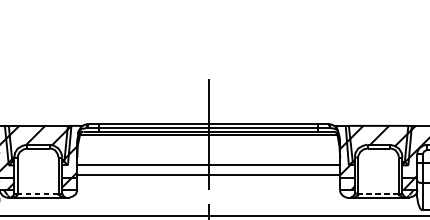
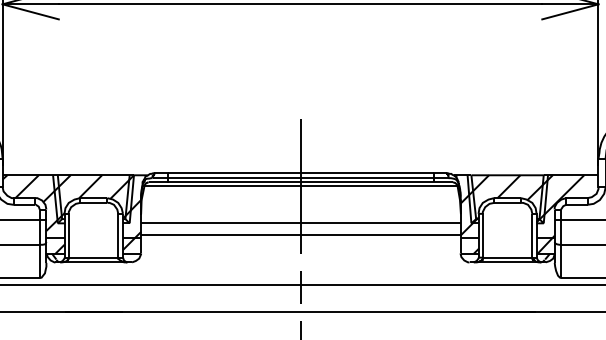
line: (38, 193) -> (93, 257), dashed -> solid
line: (378, 193) -> (507, 257), dashed -> solid

